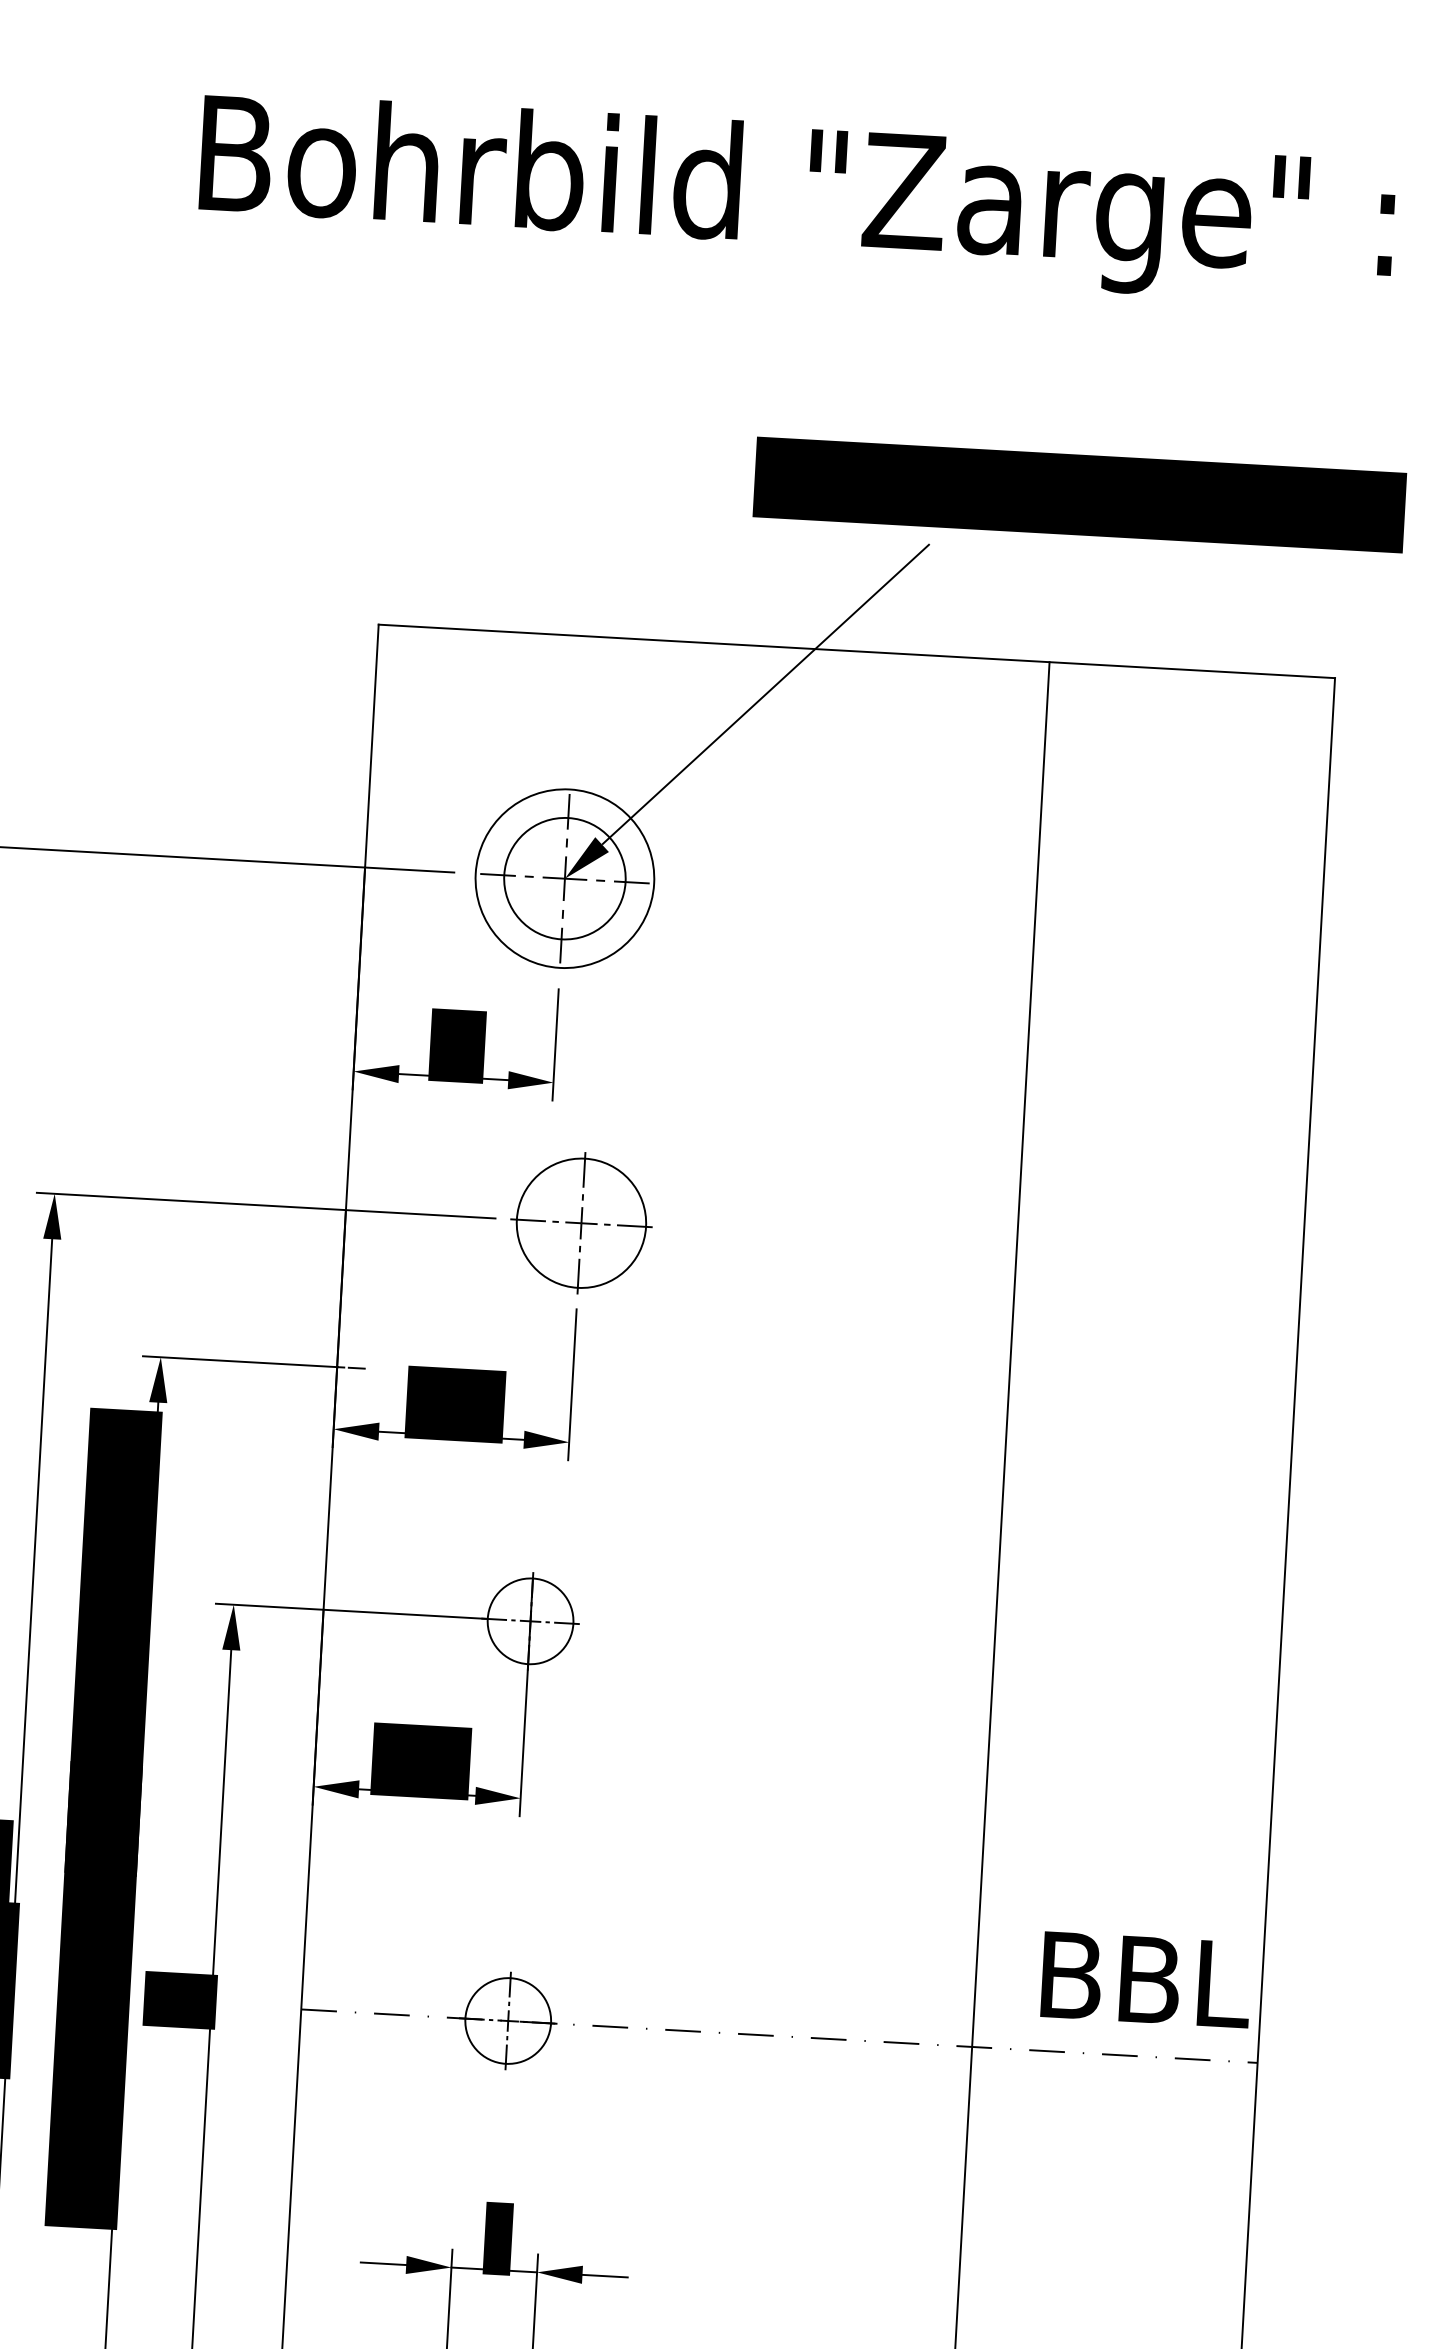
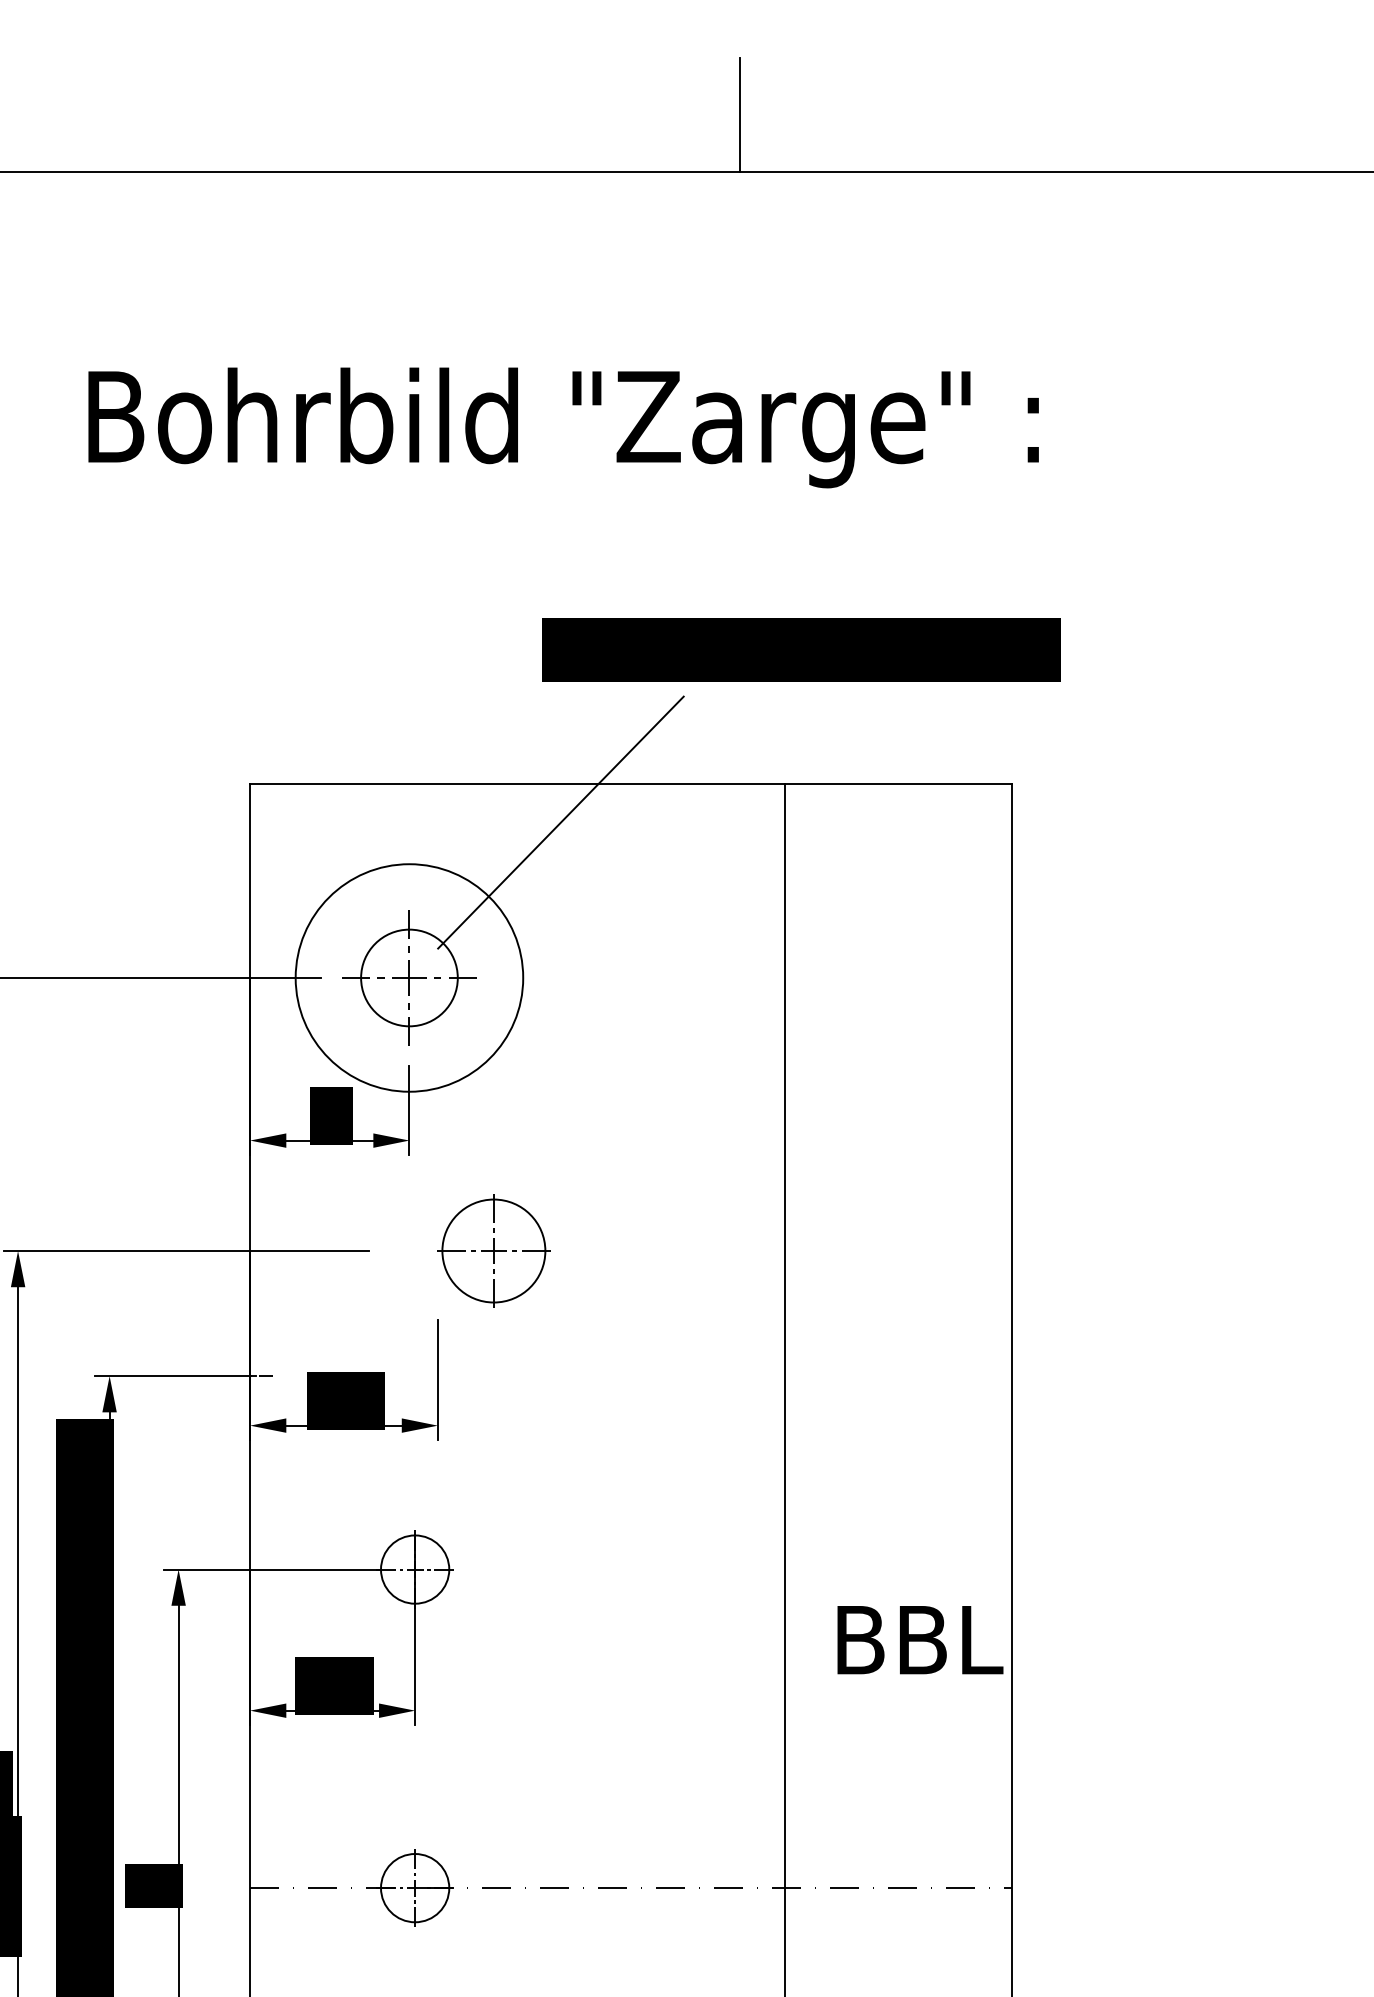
fill: (587, 857) -> (426, 960), removed
circle: (565, 878) -> (409, 977), size x1.6
part: (581, 1222) -> (493, 1250), moved
text: (1146, 1980) -> (920, 1640), moved

